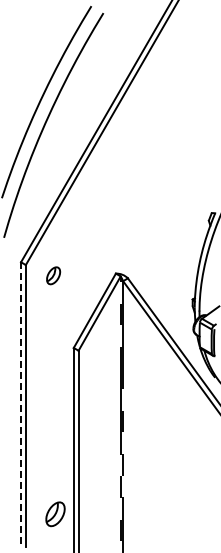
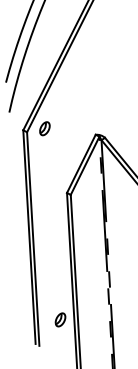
part: (53, 275) -> (44, 128), moved
line: (21, 403) -> (29, 237), dashed -> solid
part: (55, 514) -> (60, 320), size x0.71

